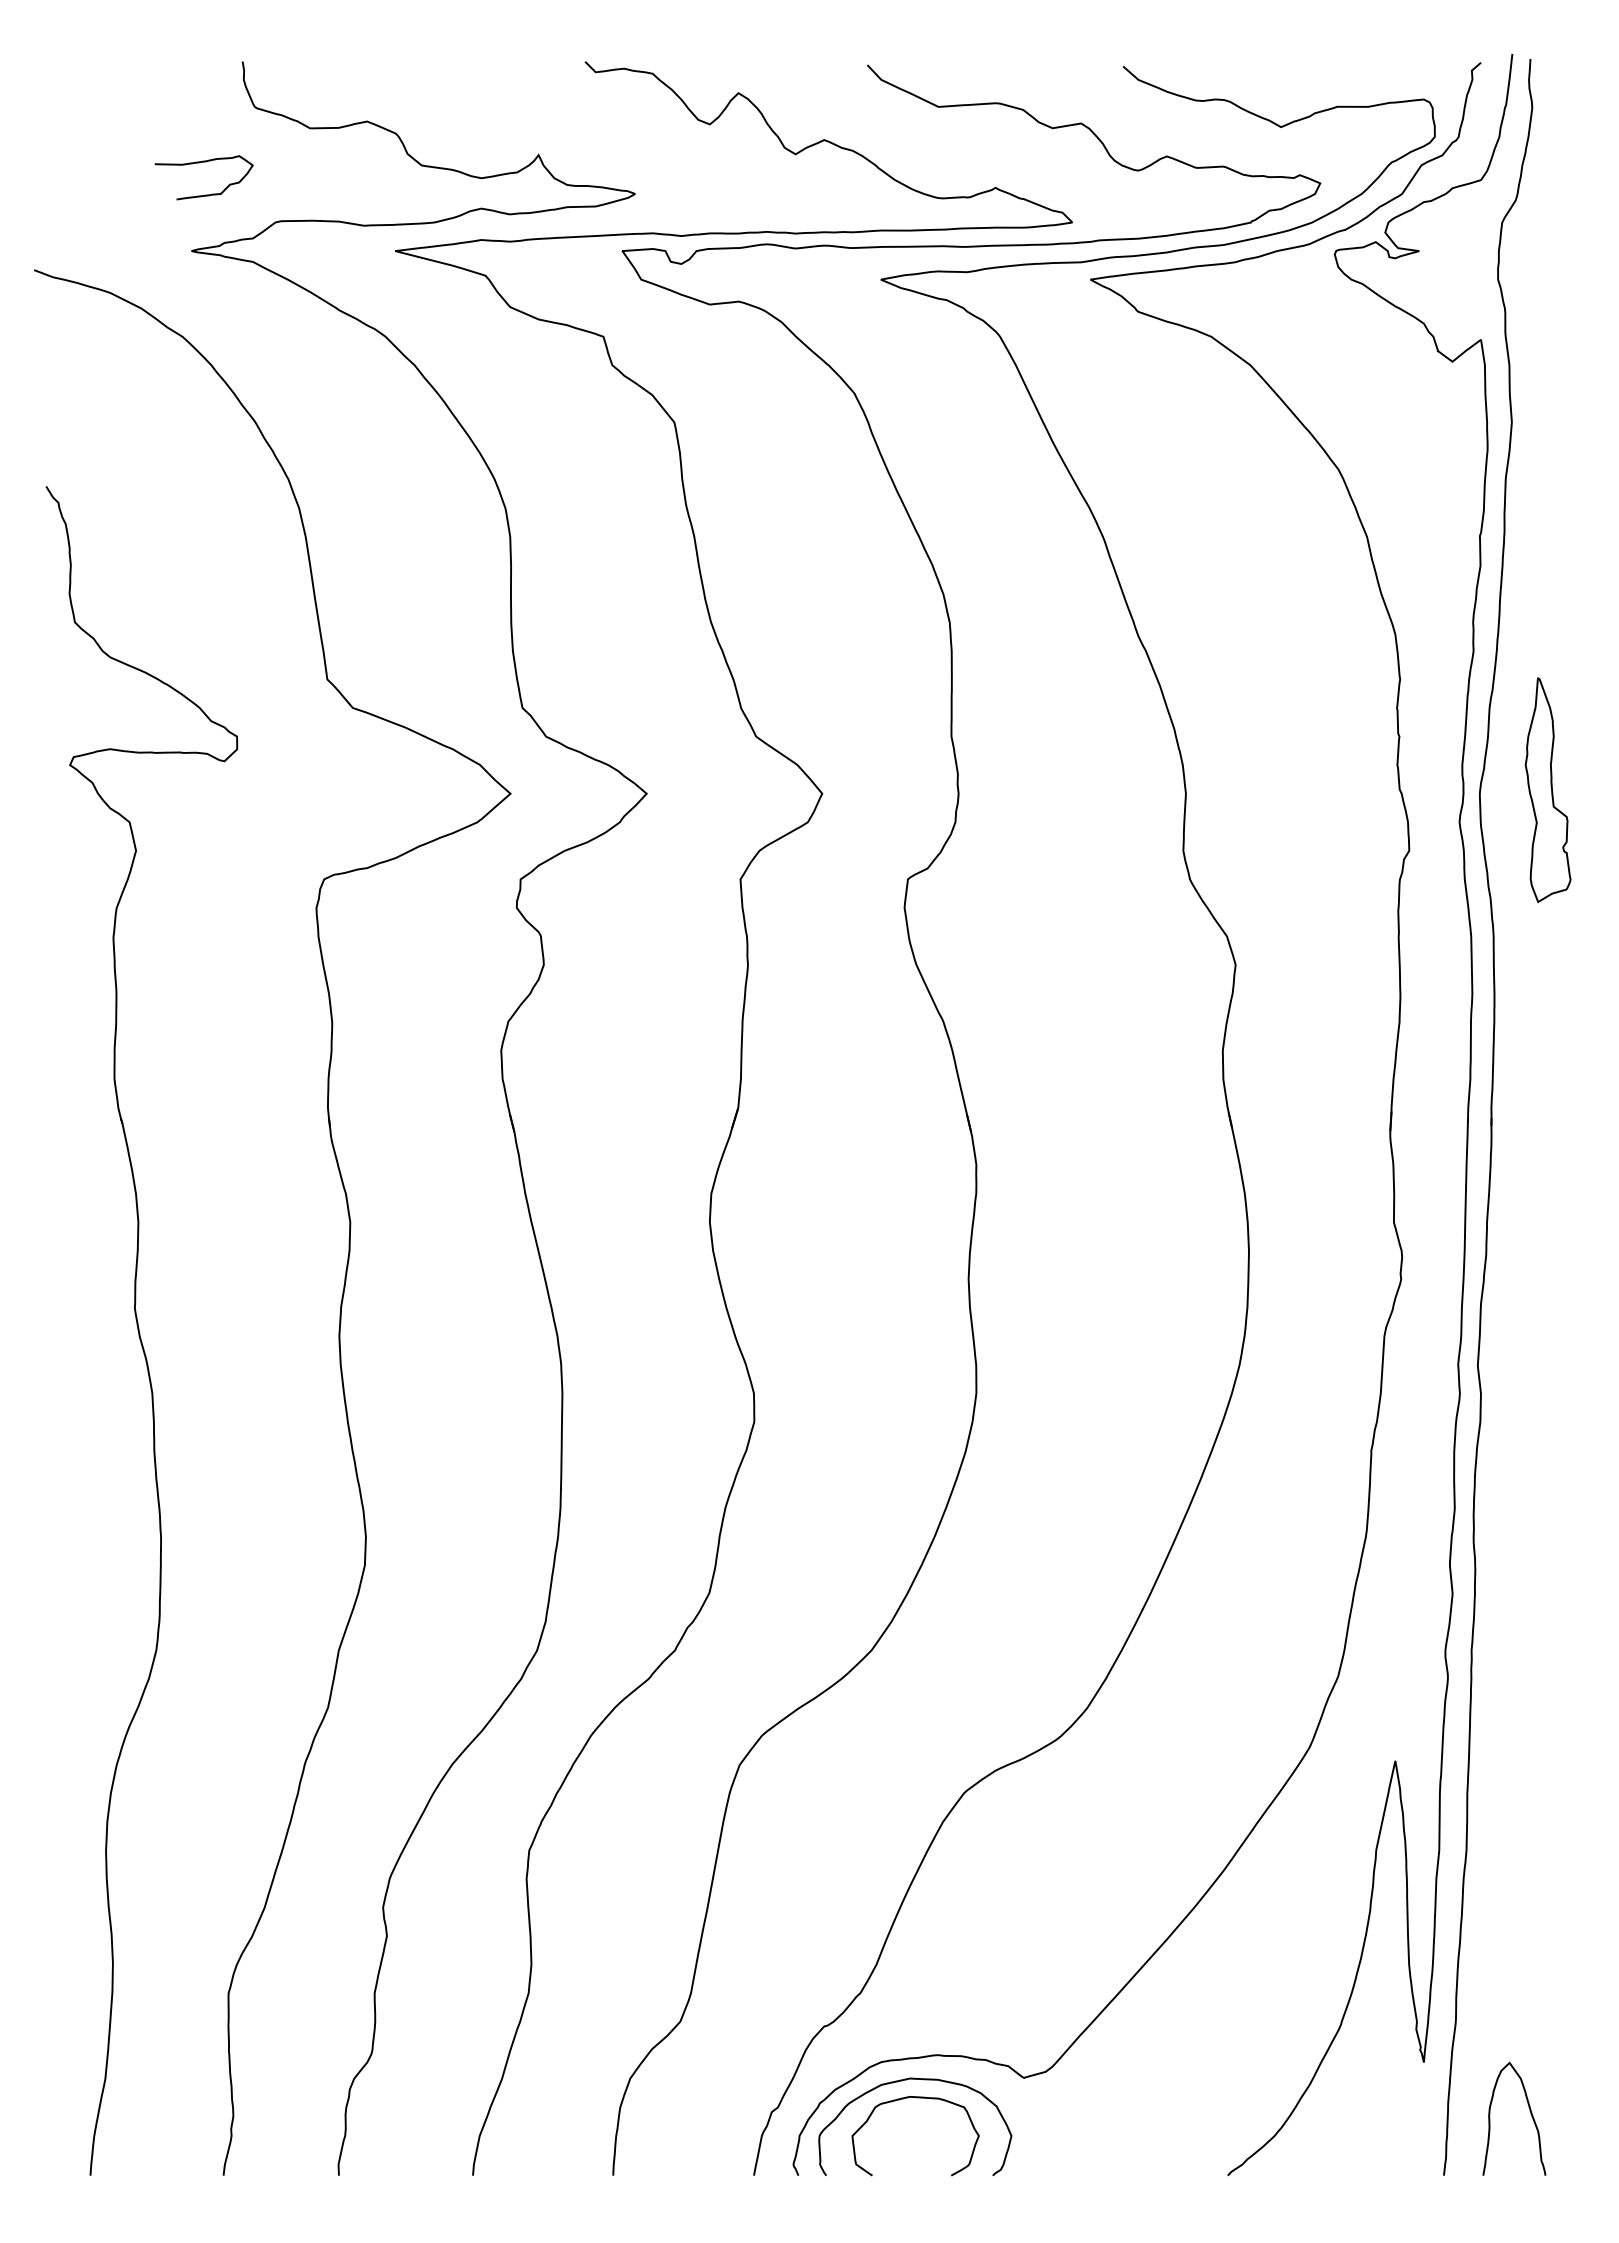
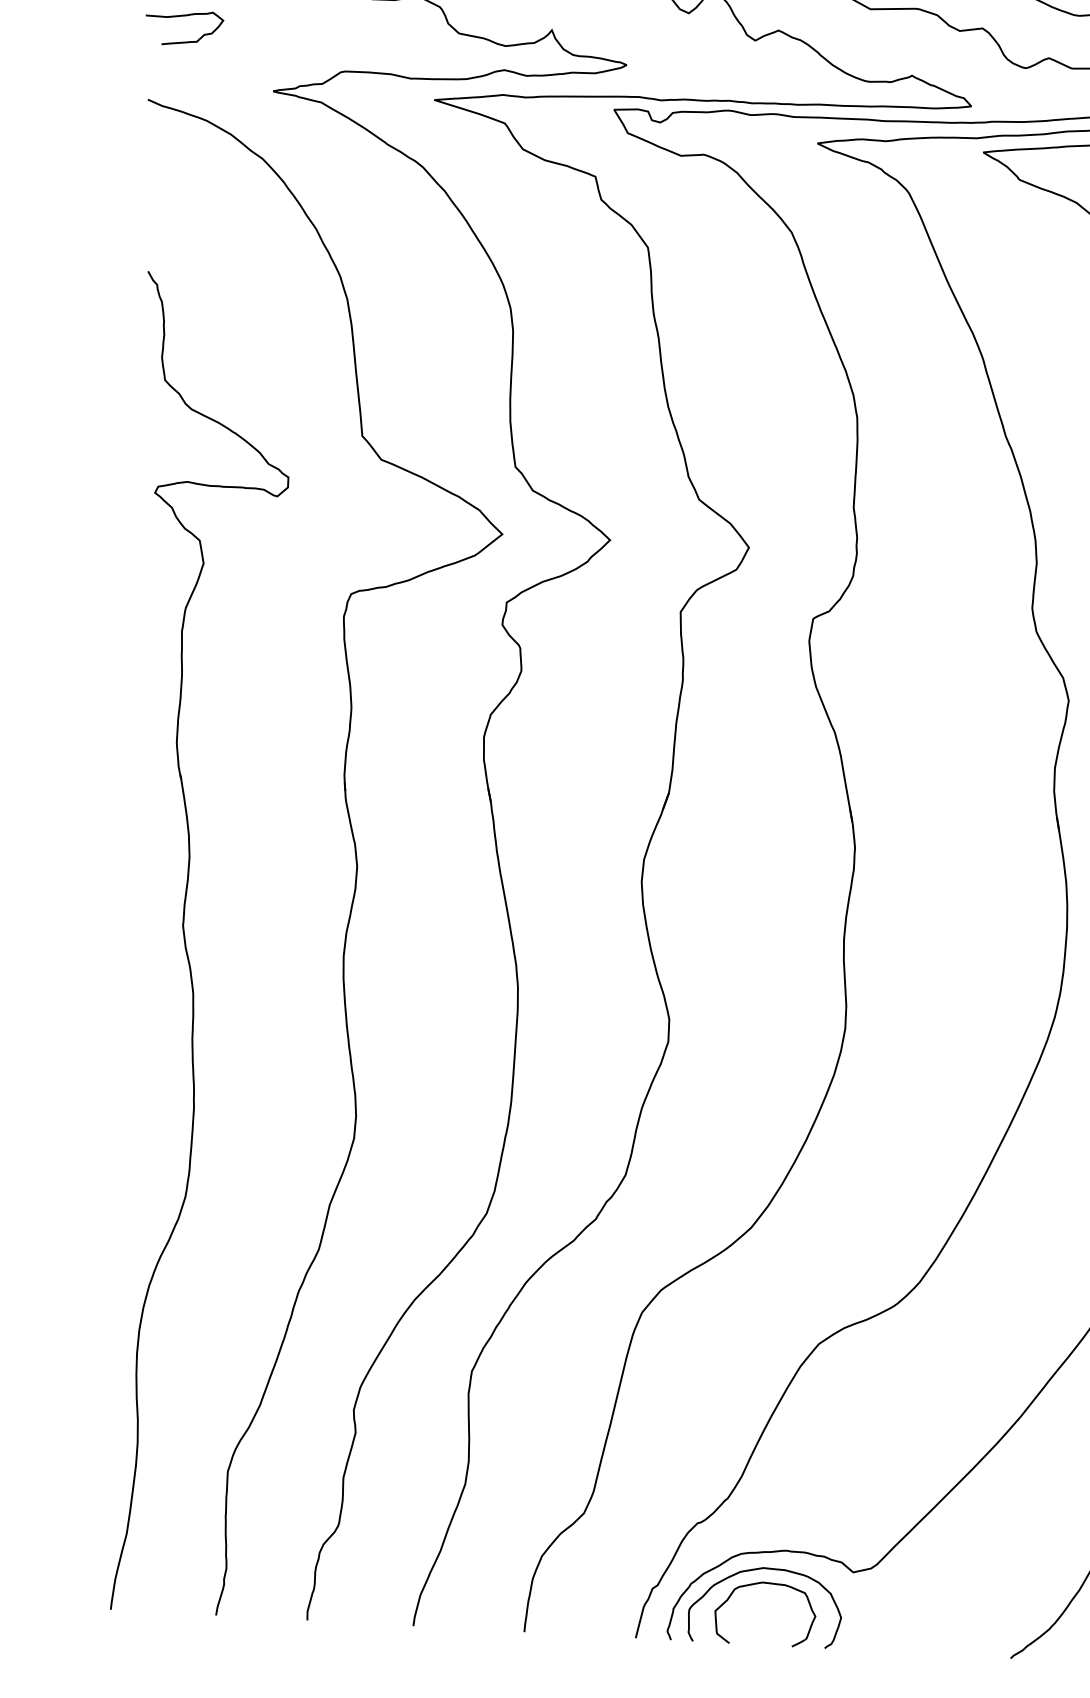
curve: (199, 163) -> (181, 16), moved

